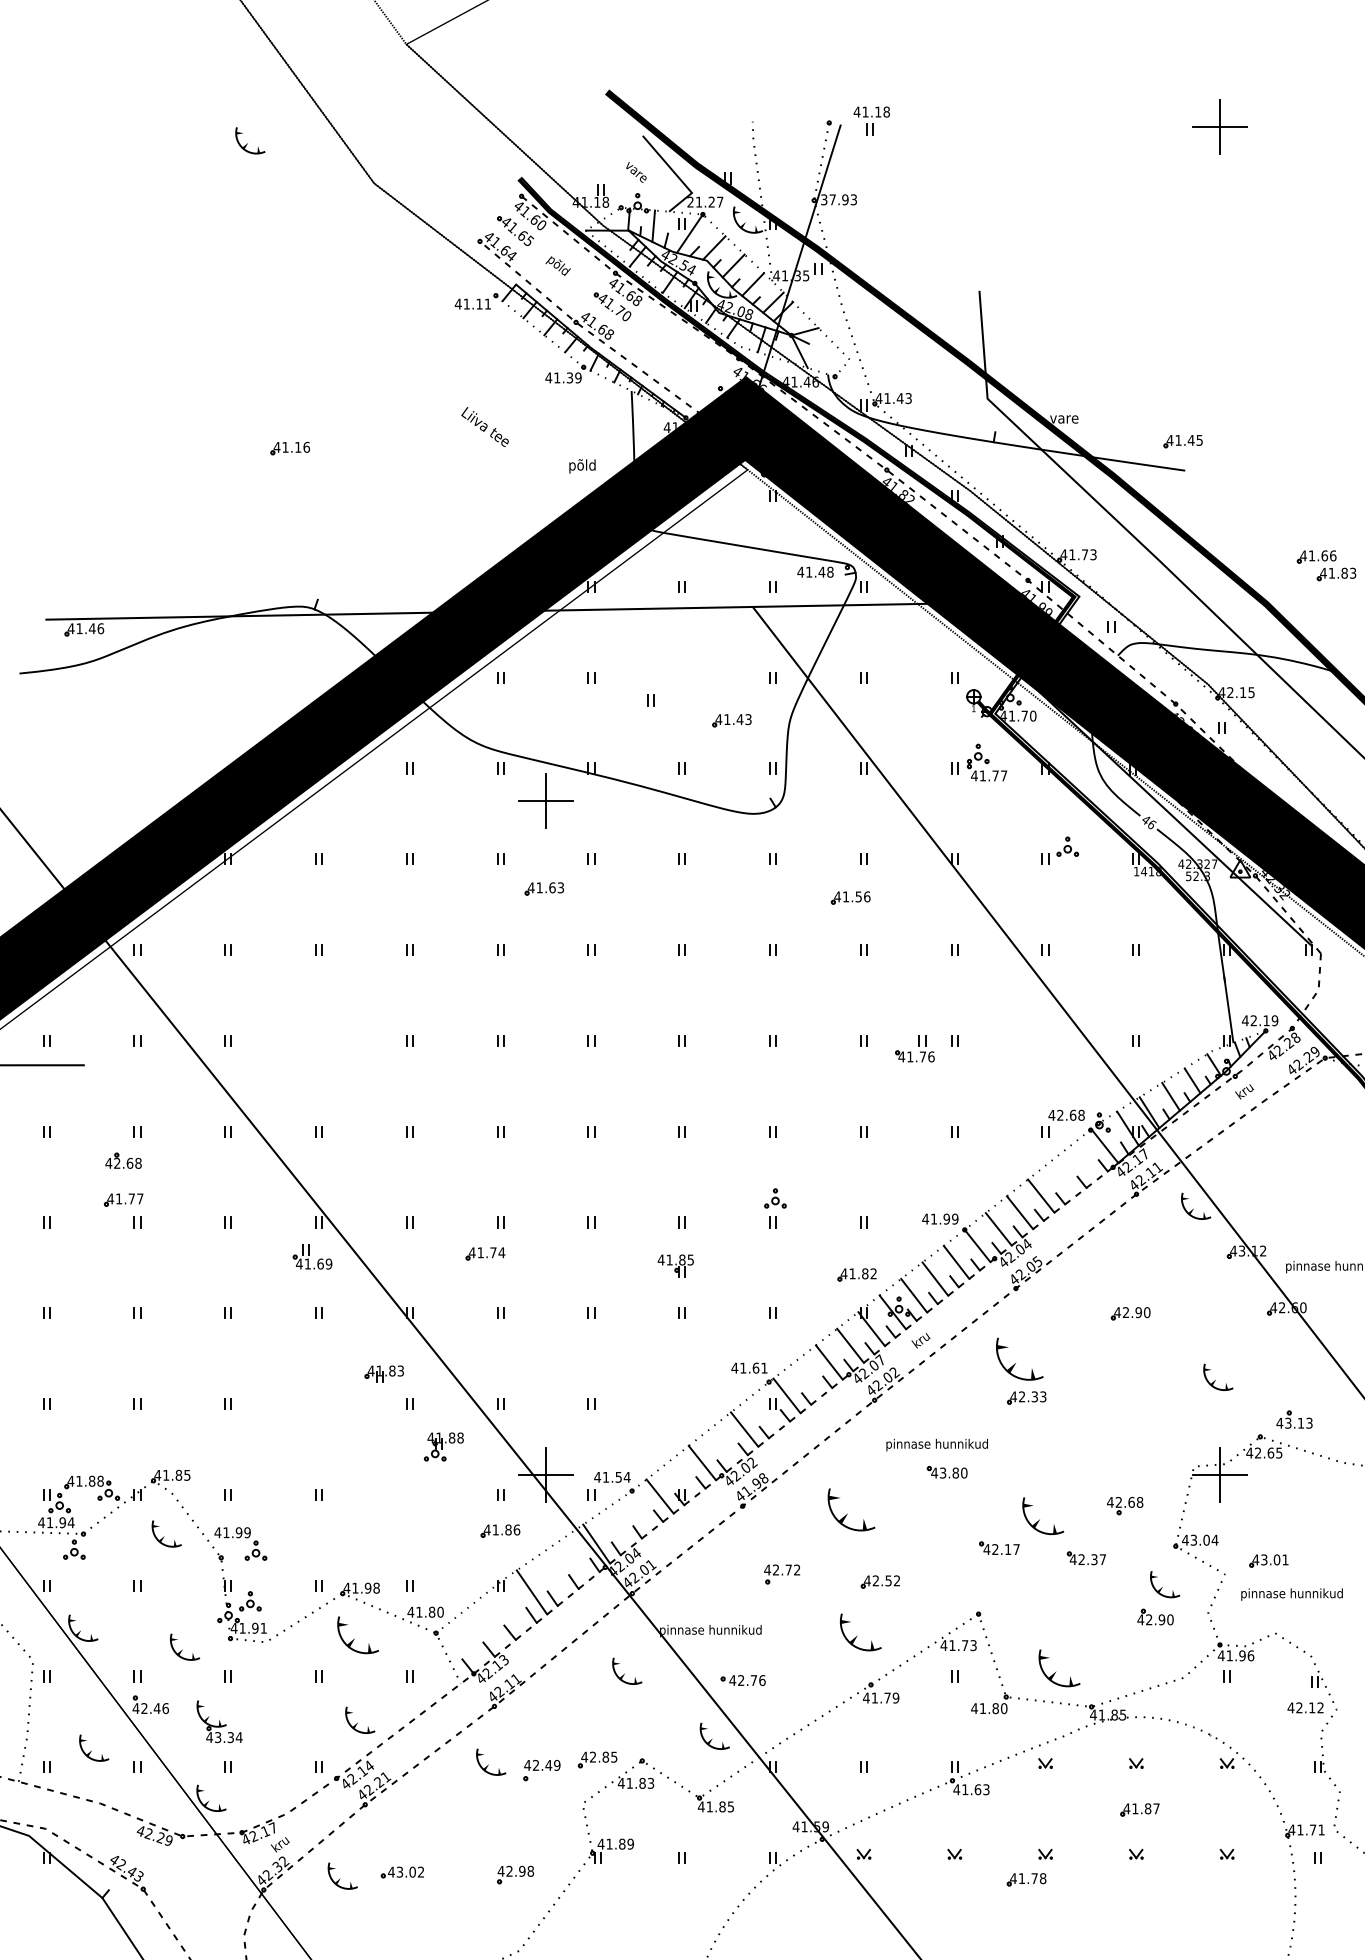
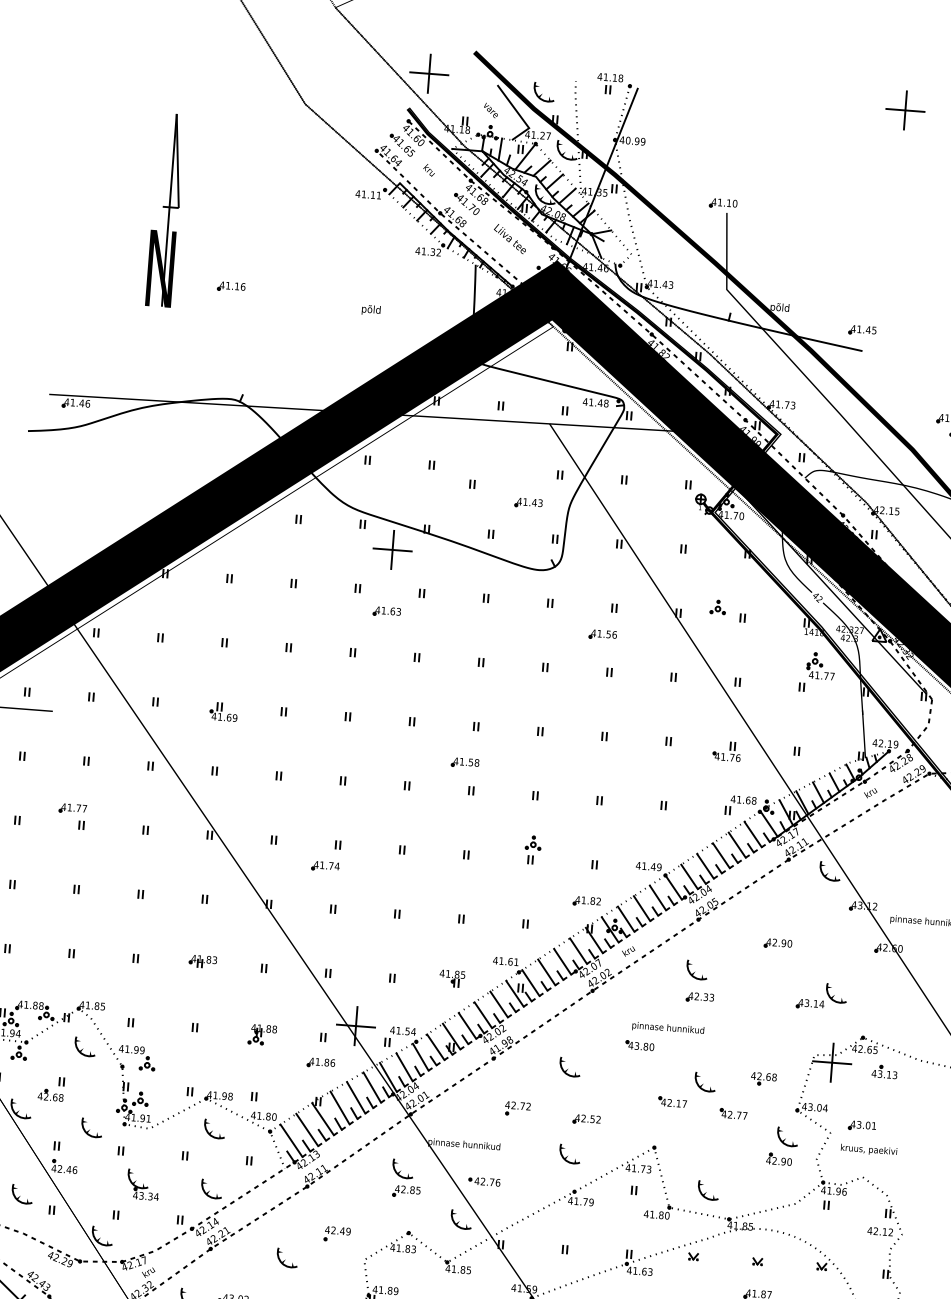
part: (871, 120) -> (609, 83), moved
part: (545, 126) -> (429, 73), added
part: (250, 140) -> (544, 92), moved
text: (838, 199) -> (632, 140), 37.93 -> 40.99
text: (690, 201) -> (527, 134), 21.27 -> 41.27
text: (557, 265) -> (430, 172), põld -> kru
part: (973, 277) -> (723, 203), added
part: (189, 347) -> (165, 209), added
text: (578, 377) -> (438, 252), 41.39 -> 41.32
text: (1064, 417) -> (780, 306), vare -> põld
text: (484, 426) -> (509, 238), moved
text: (582, 466) -> (371, 310), moved
part: (986, 762) -> (820, 666), moved
text: (1151, 824) -> (819, 599), 46 -> 42
part: (1067, 846) -> (717, 607), moved
text: (1188, 876) -> (842, 637), 52.3 -> 42.3
part: (914, 1048) -> (726, 751), moved
part: (670, 1092) -> (465, 762), added
text: (1060, 1114) -> (739, 799), 42.68 -> 41.68
part: (123, 1160) -> (50, 1095), moved
line: (1083, 1162) -> (753, 834), added
line: (1062, 1179) -> (737, 845), added
text: (946, 1218) -> (653, 866), 41.99 -> 41.49
part: (312, 1256) -> (223, 711), moved
part: (675, 1265) -> (452, 978), moved
part: (1019, 1359) -> (697, 969), size x0.62
part: (383, 1373) -> (202, 961), moved
line: (807, 1379) -> (546, 972), added
part: (1182, 1395) -> (810, 1004), added
line: (765, 1412) -> (514, 993), added
part: (1294, 1419) -> (884, 1071), moved
text: (936, 1445) -> (667, 1028), moved
part: (443, 1446) -> (262, 1034), moved
line: (723, 1446) -> (483, 1015), added
line: (680, 1479) -> (451, 1036), added
part: (851, 1509) -> (570, 1066), size x0.62
line: (639, 1512) -> (420, 1057), added
part: (1043, 1516) -> (705, 1082), size x0.71
line: (618, 1527) -> (404, 1066), added
line: (575, 1559) -> (372, 1087), added
text: (1094, 1559) -> (739, 1115), 42.37 -> 42.77
line: (553, 1576) -> (356, 1097), added
text: (1291, 1594) -> (876, 1150), pinnase hunnikud -> kruus, paekivi
line: (509, 1609) -> (323, 1118), added
line: (488, 1626) -> (307, 1129), added
part: (860, 1631) -> (570, 1153), size x0.71
part: (357, 1635) -> (214, 1128), size x0.71
line: (467, 1643) -> (291, 1140), added
part: (1059, 1668) -> (708, 1190), size x0.71
part: (219, 1721) -> (143, 1184), moved
part: (597, 1759) -> (406, 1191), moved
part: (491, 1761) -> (287, 1257), moved

